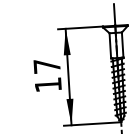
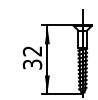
text: (47, 74) -> (32, 57), 17 -> 32

